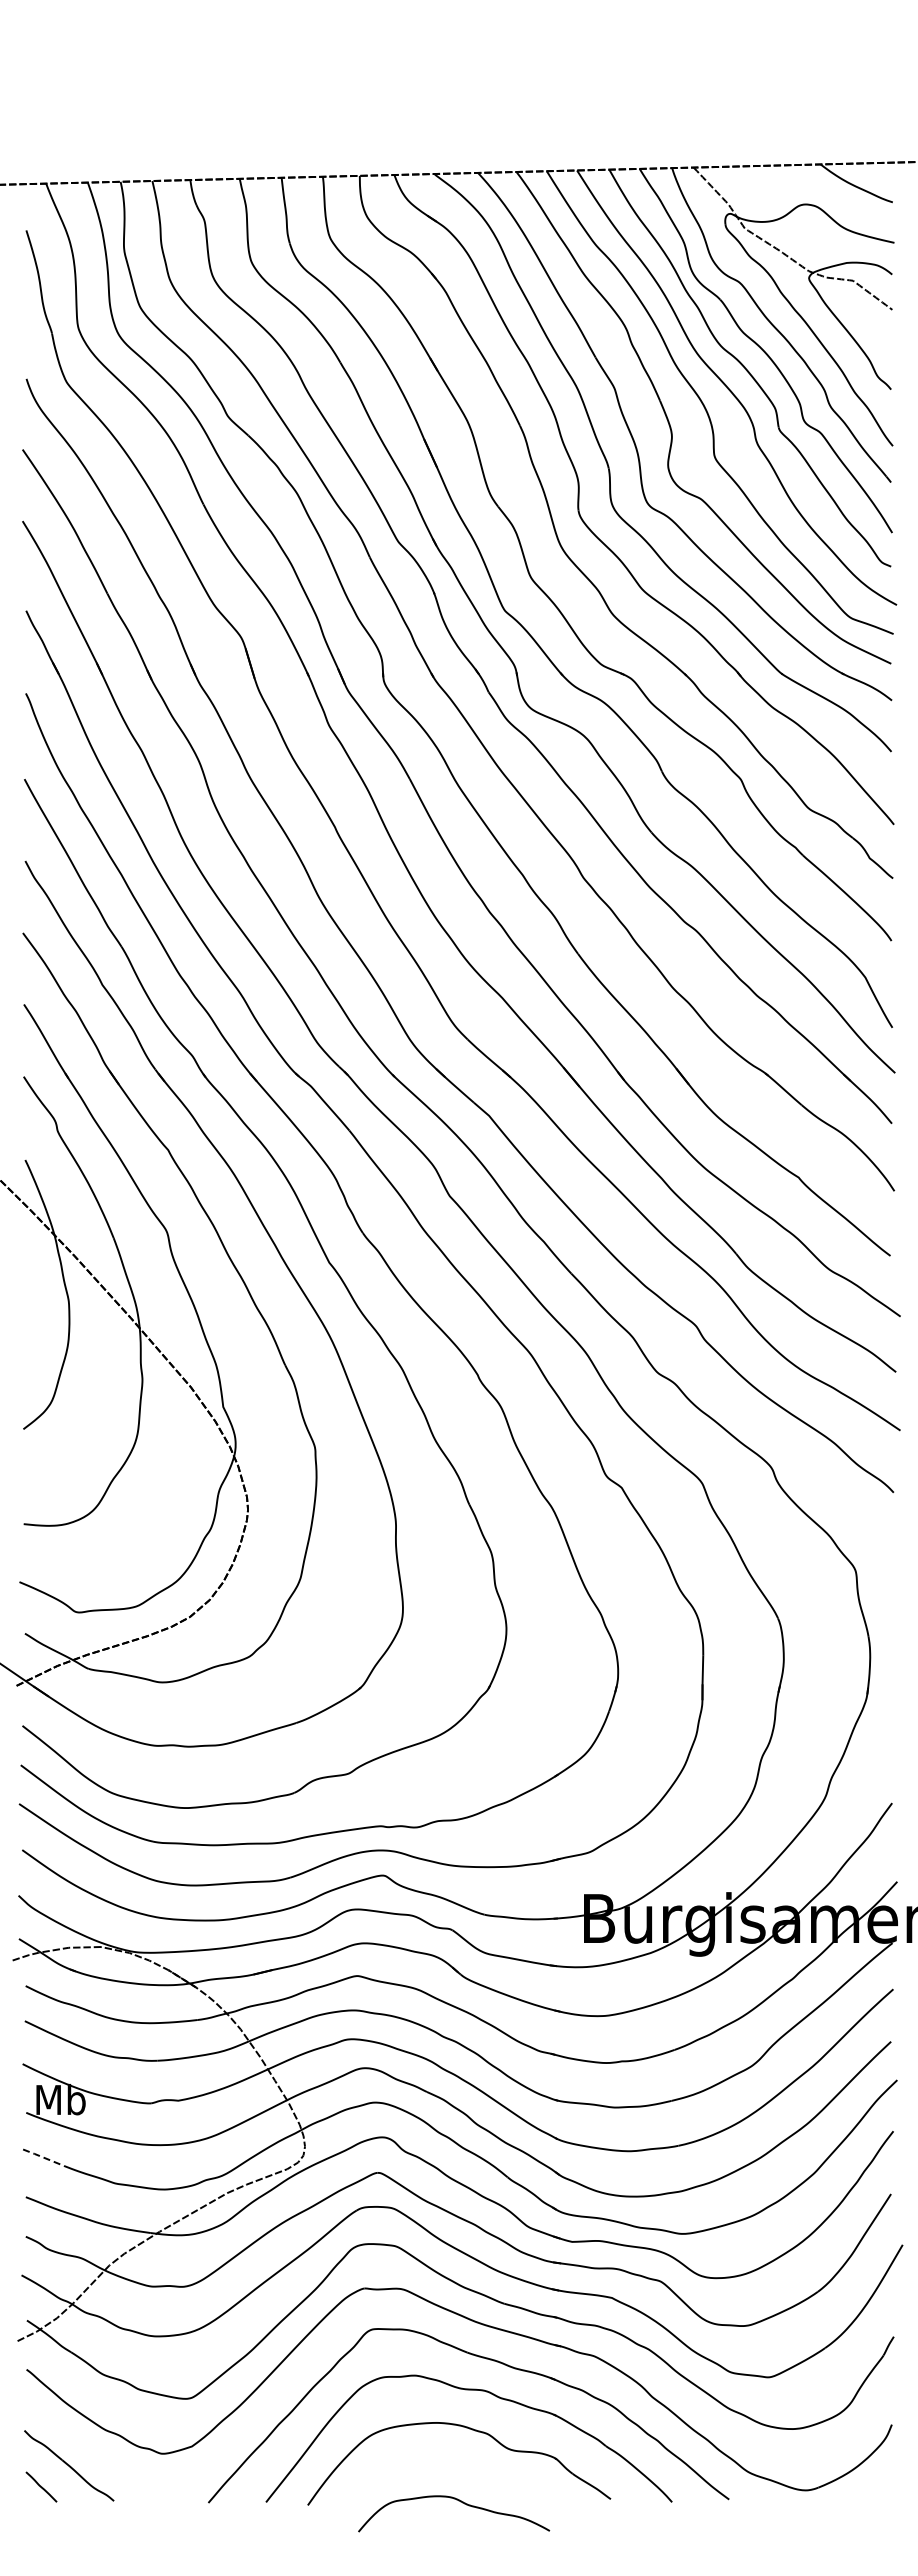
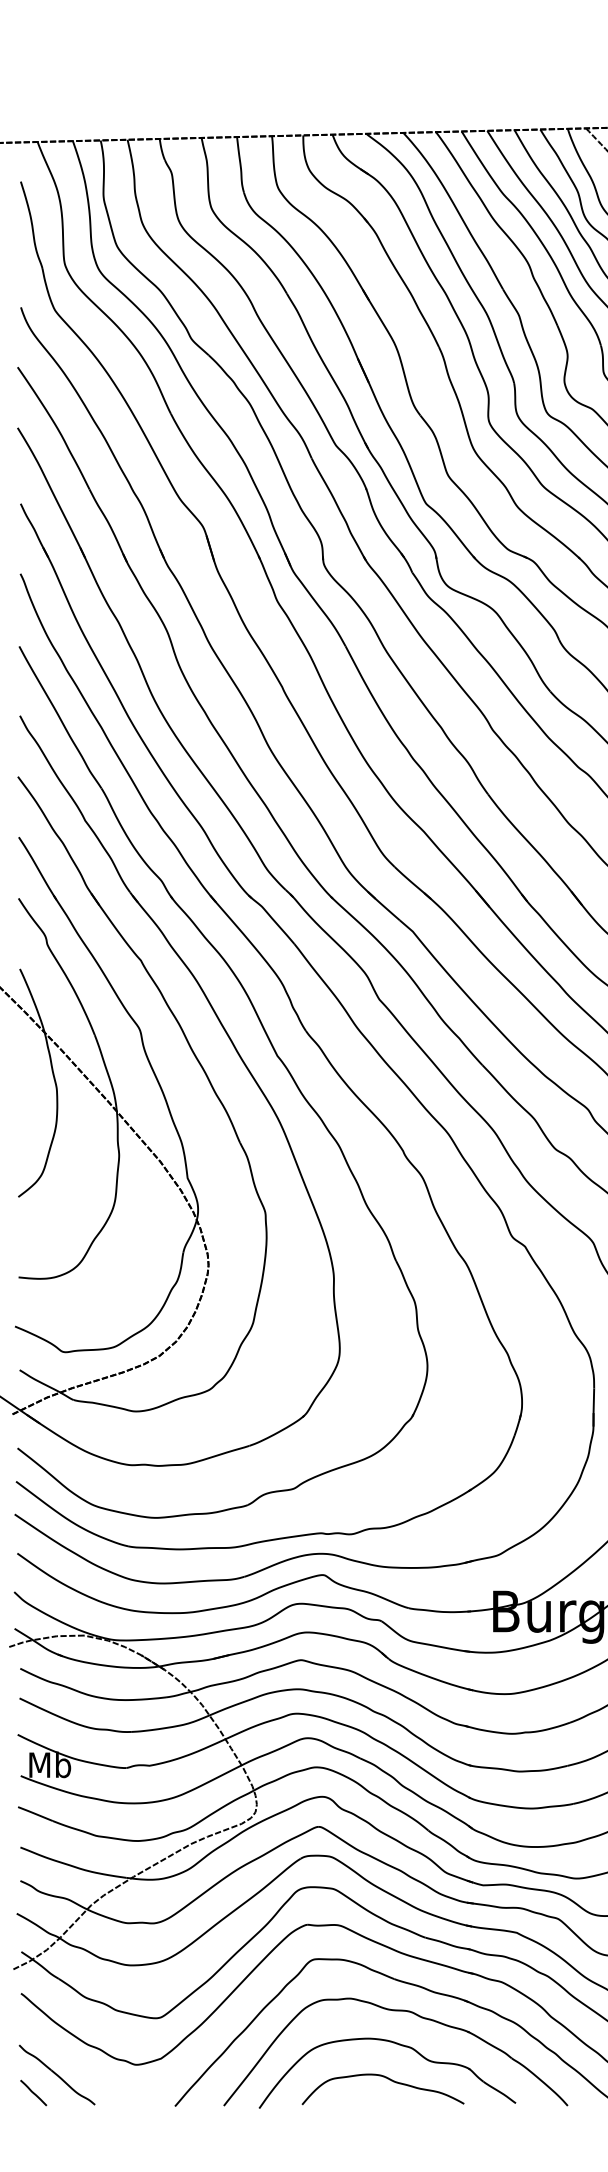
line: (42, 2157) -> (34, 1813), dashed -> solid
curve: (460, 2502) -> (388, 2079), moved

